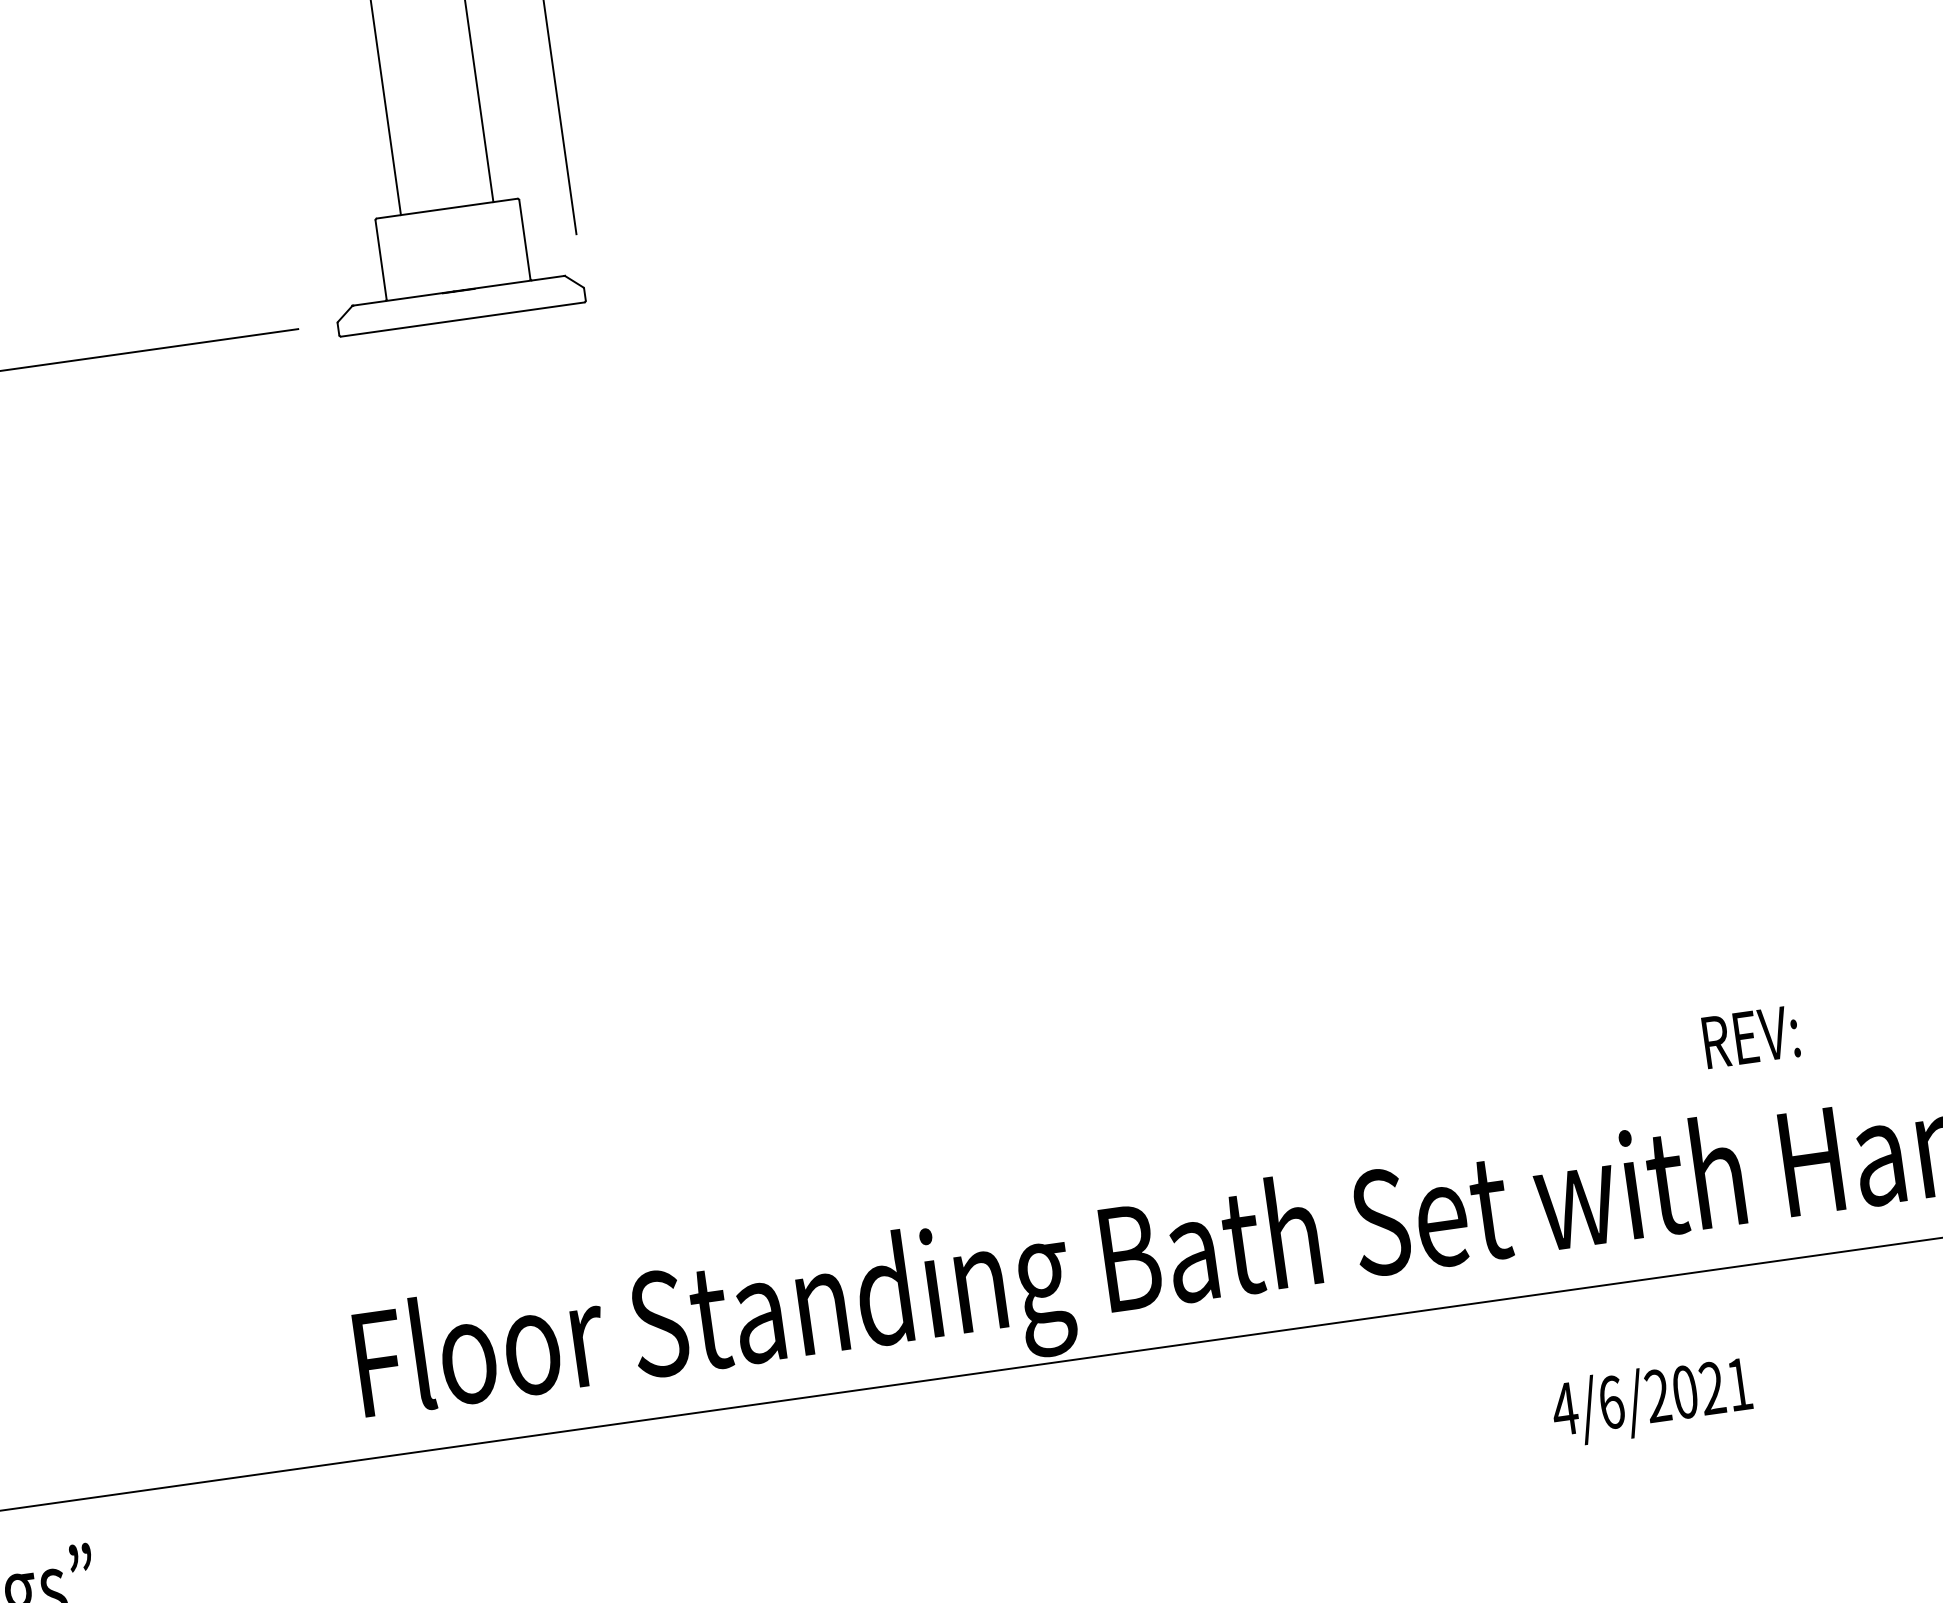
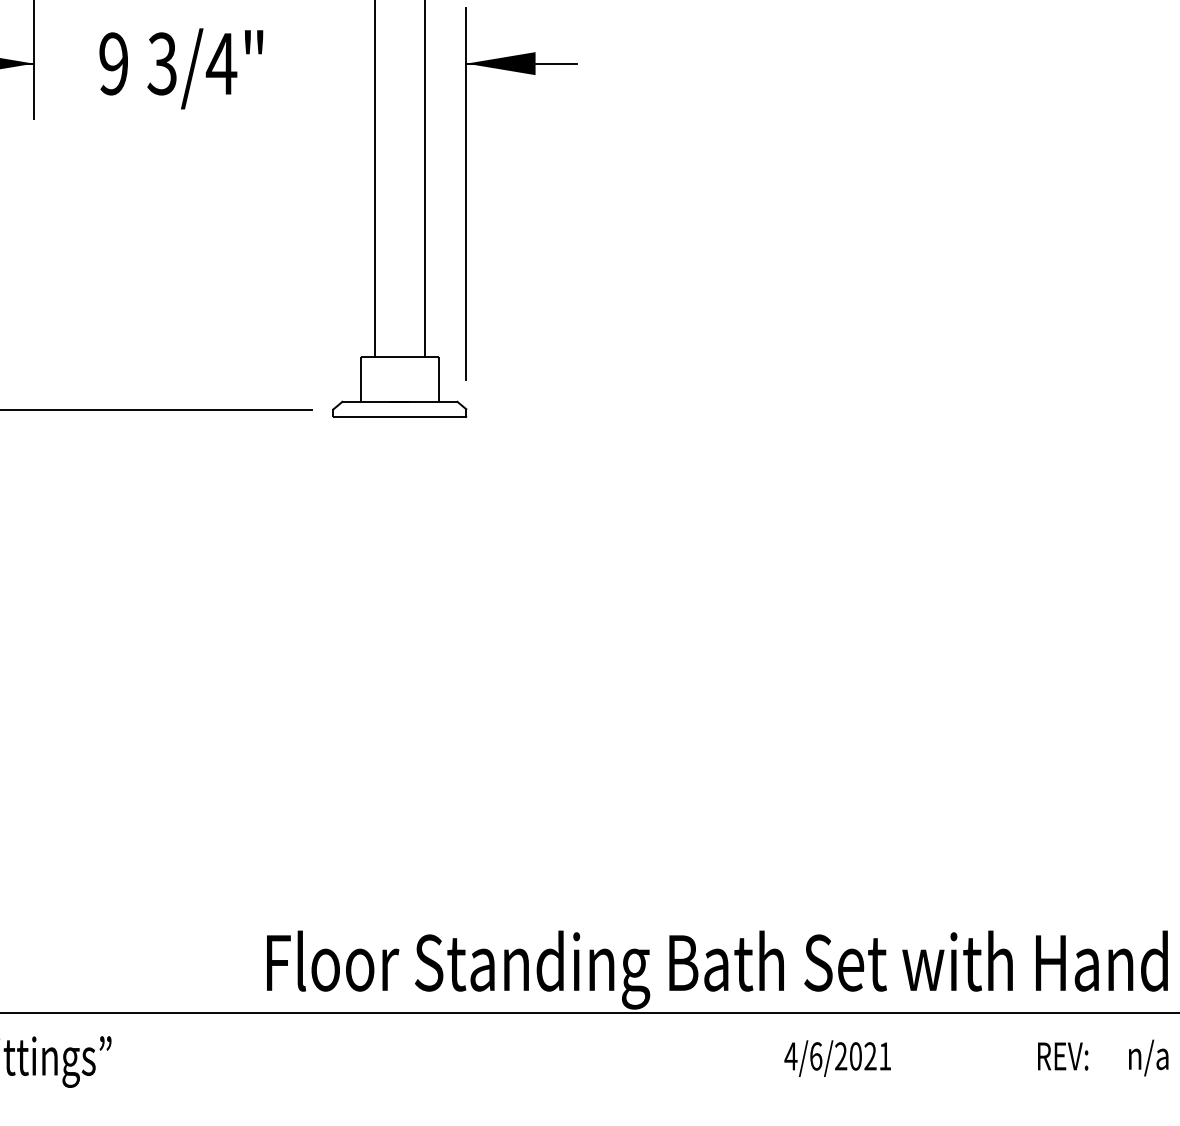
text: (1751, 1037) -> (1063, 1056), moved
text: (1651, 1400) -> (837, 1058), moved

